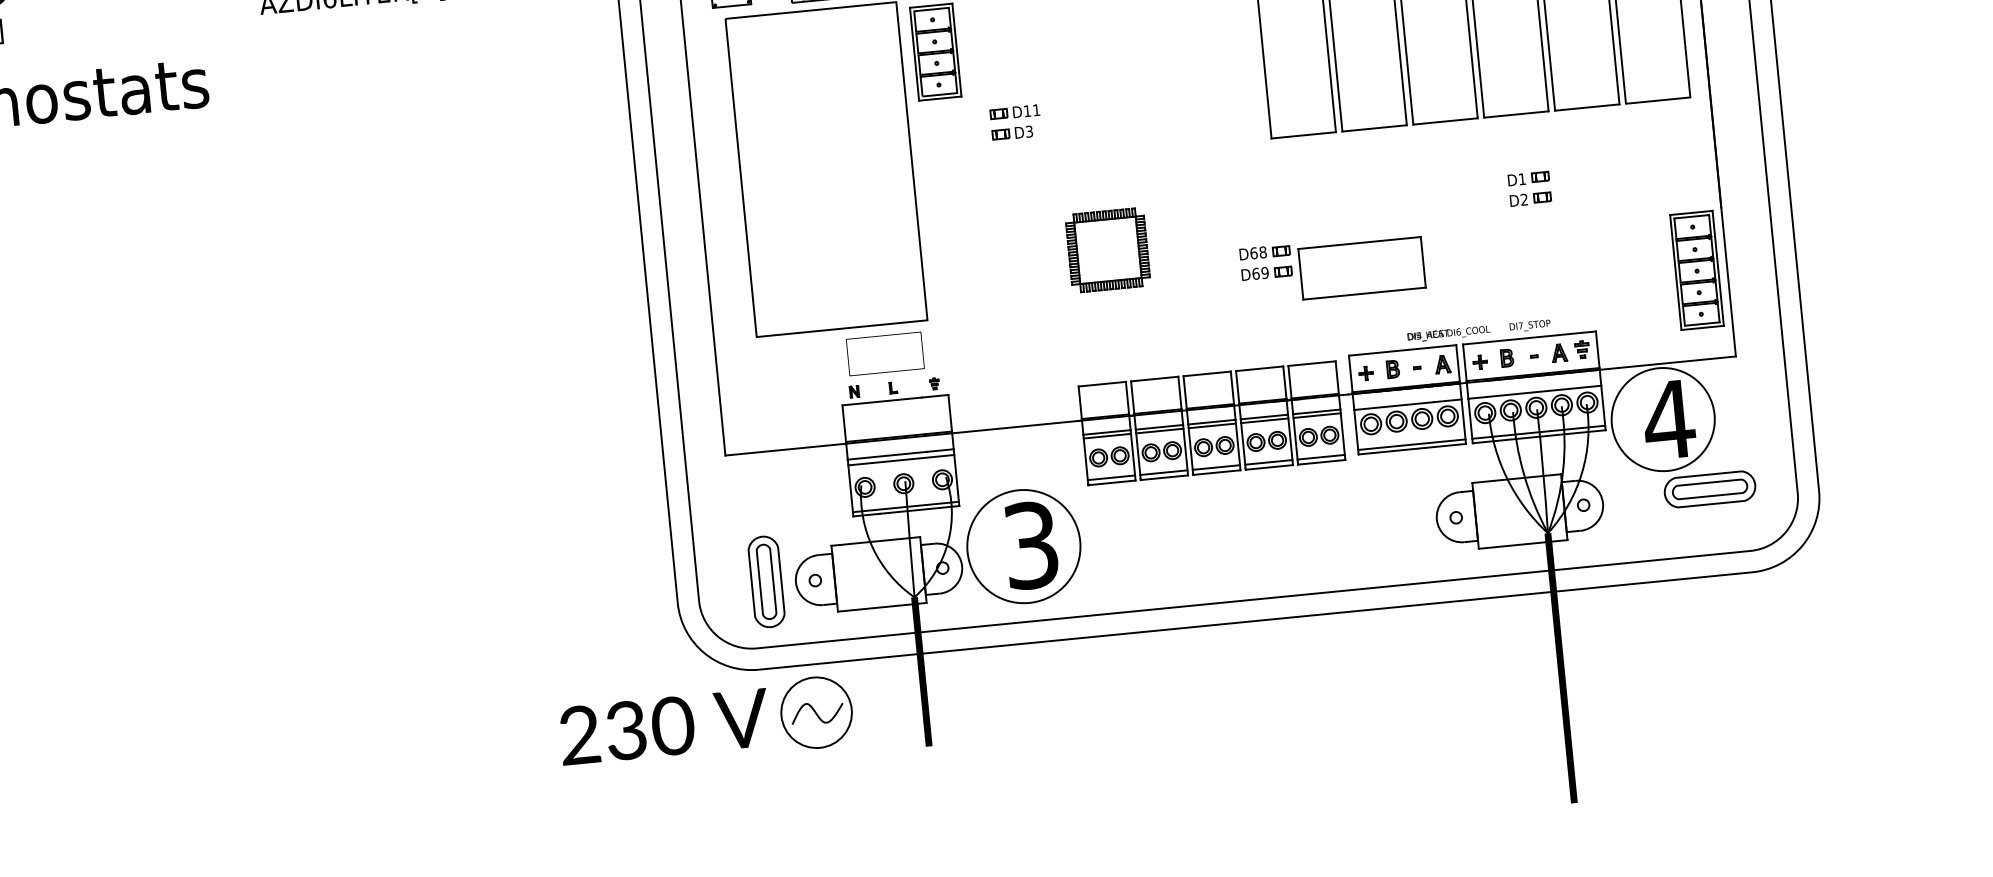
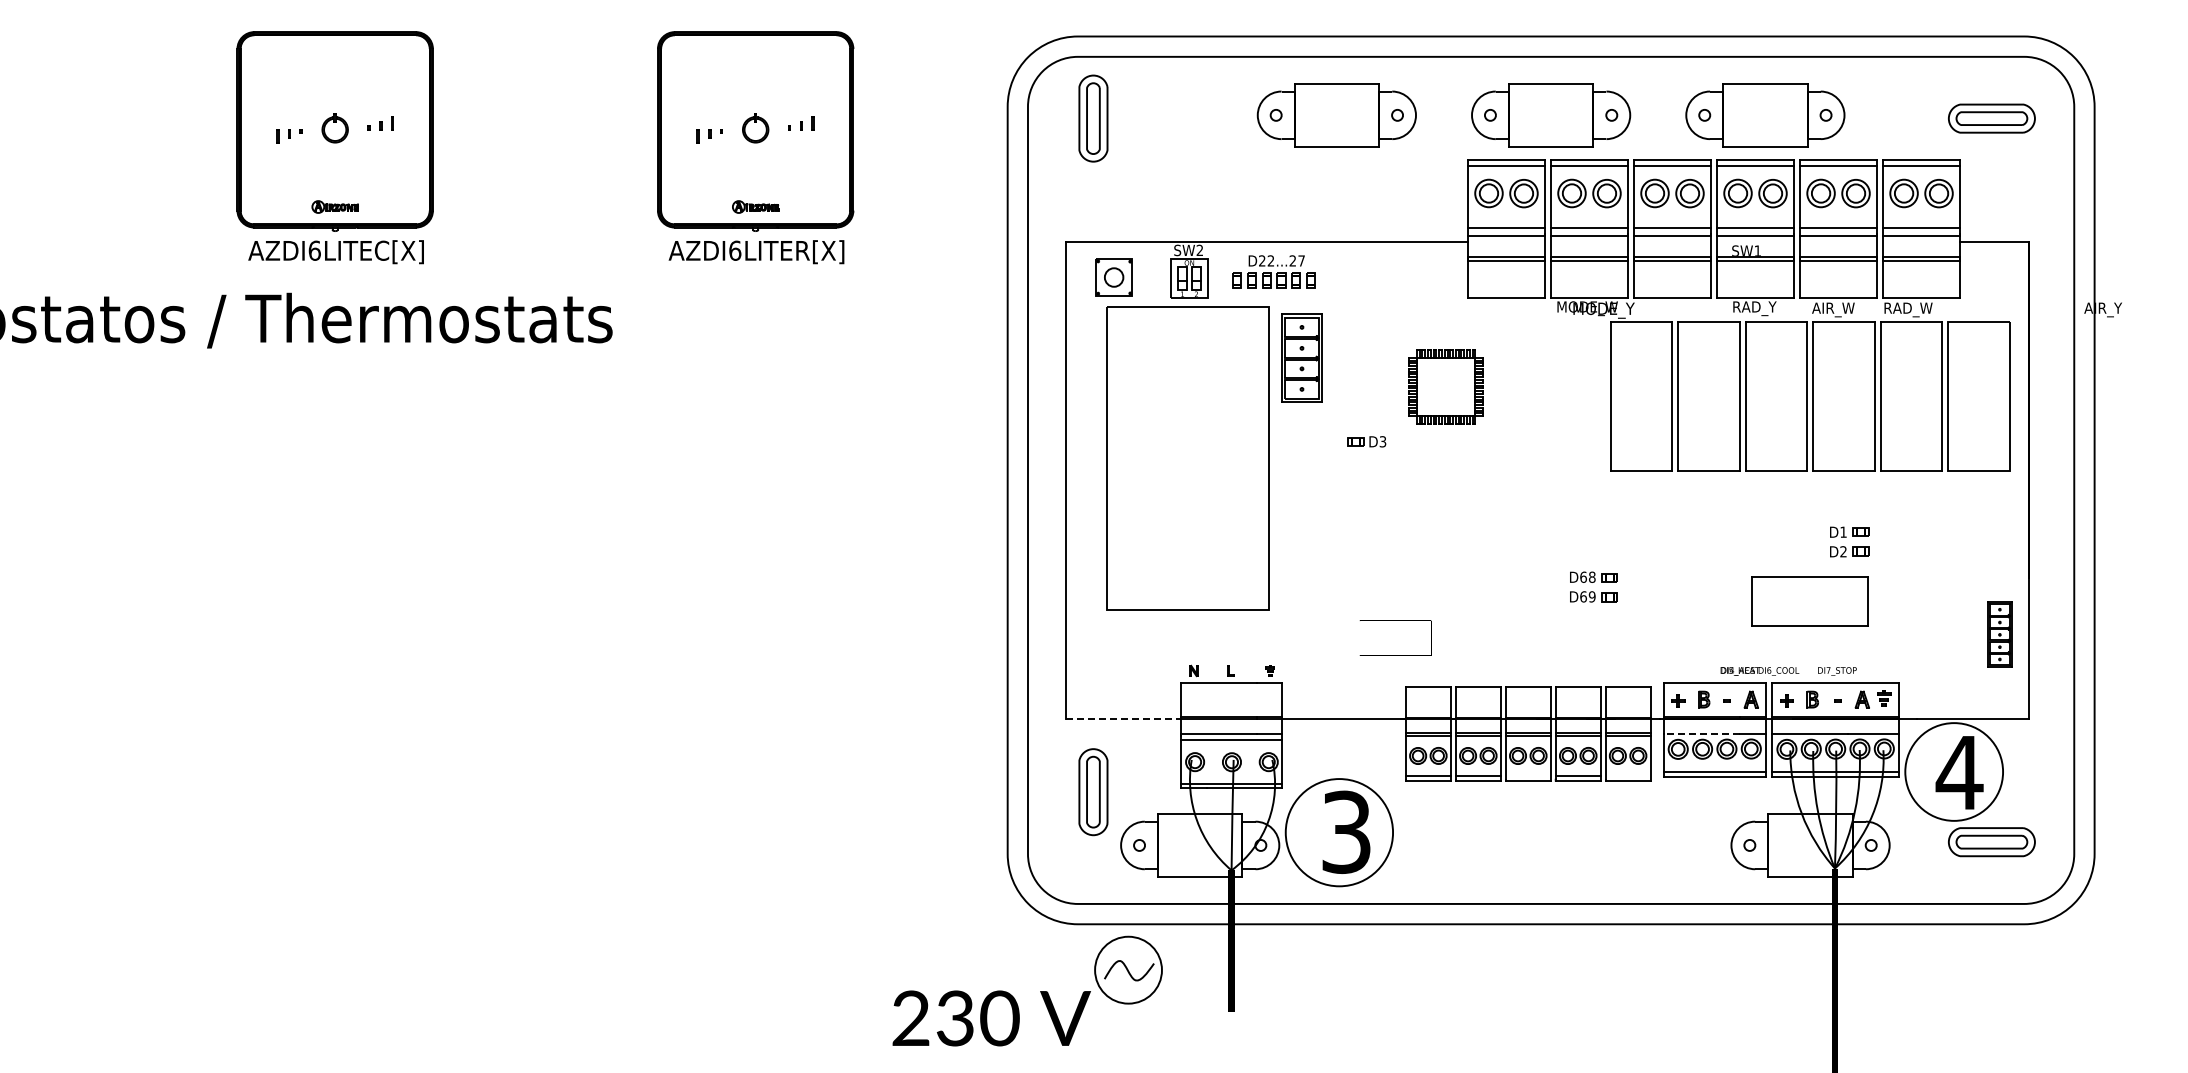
part: (1014, 111) -> (1370, 421), removed
part: (1107, 249) -> (1445, 386), moved
part: (1361, 268) -> (1809, 601), moved
part: (1696, 270) -> (1999, 634), size x0.6
part: (883, 335) -> (1395, 620), moved
line: (1394, 406) -> (1701, 734), solid -> dashed
line: (785, 450) -> (1123, 719), solid -> dashed
line: (1320, 456) -> (1627, 775), removed
line: (1215, 467) -> (1527, 775), removed
part: (766, 582) -> (1093, 792), moved
text: (664, 726) -> (991, 1018), moved

